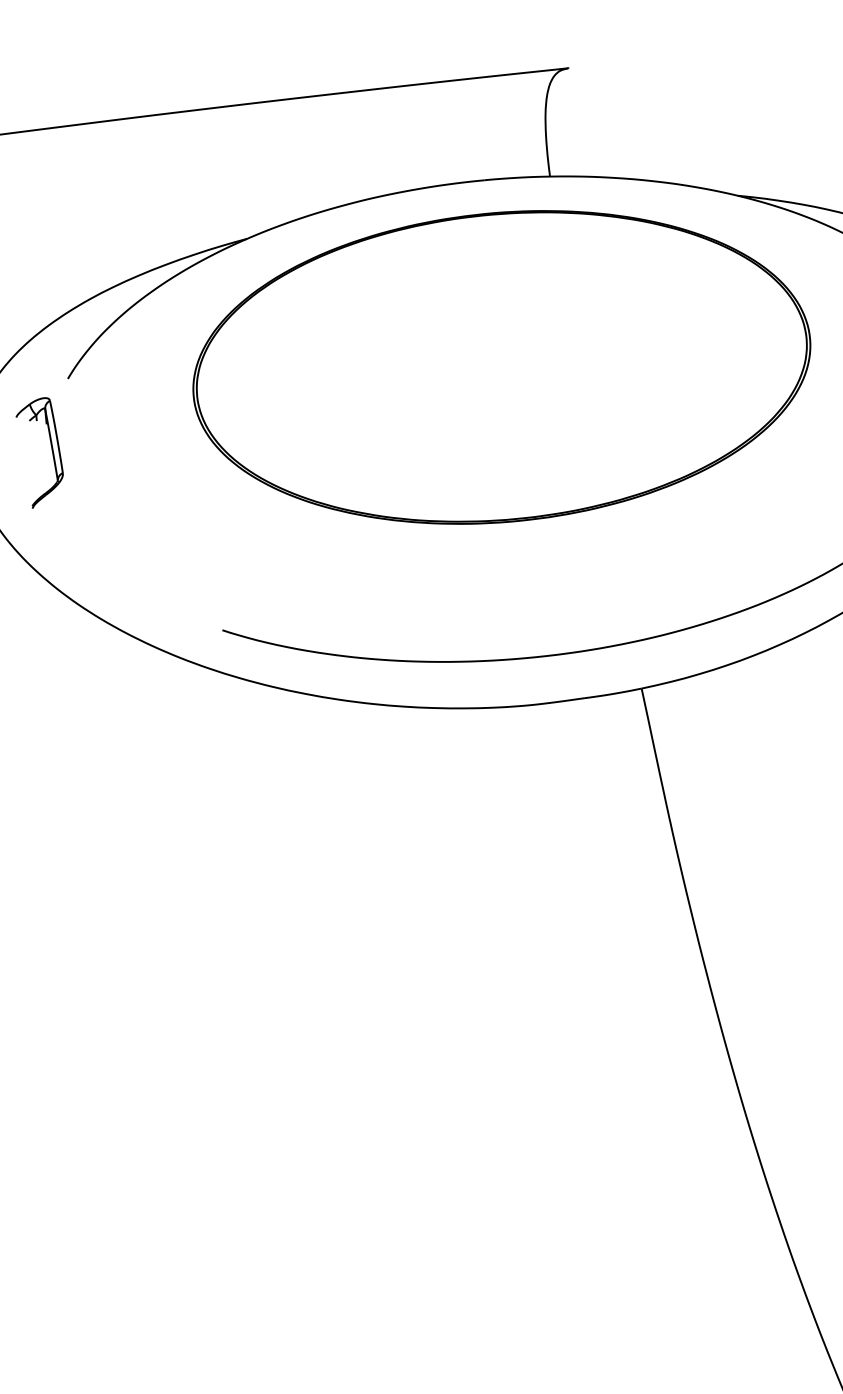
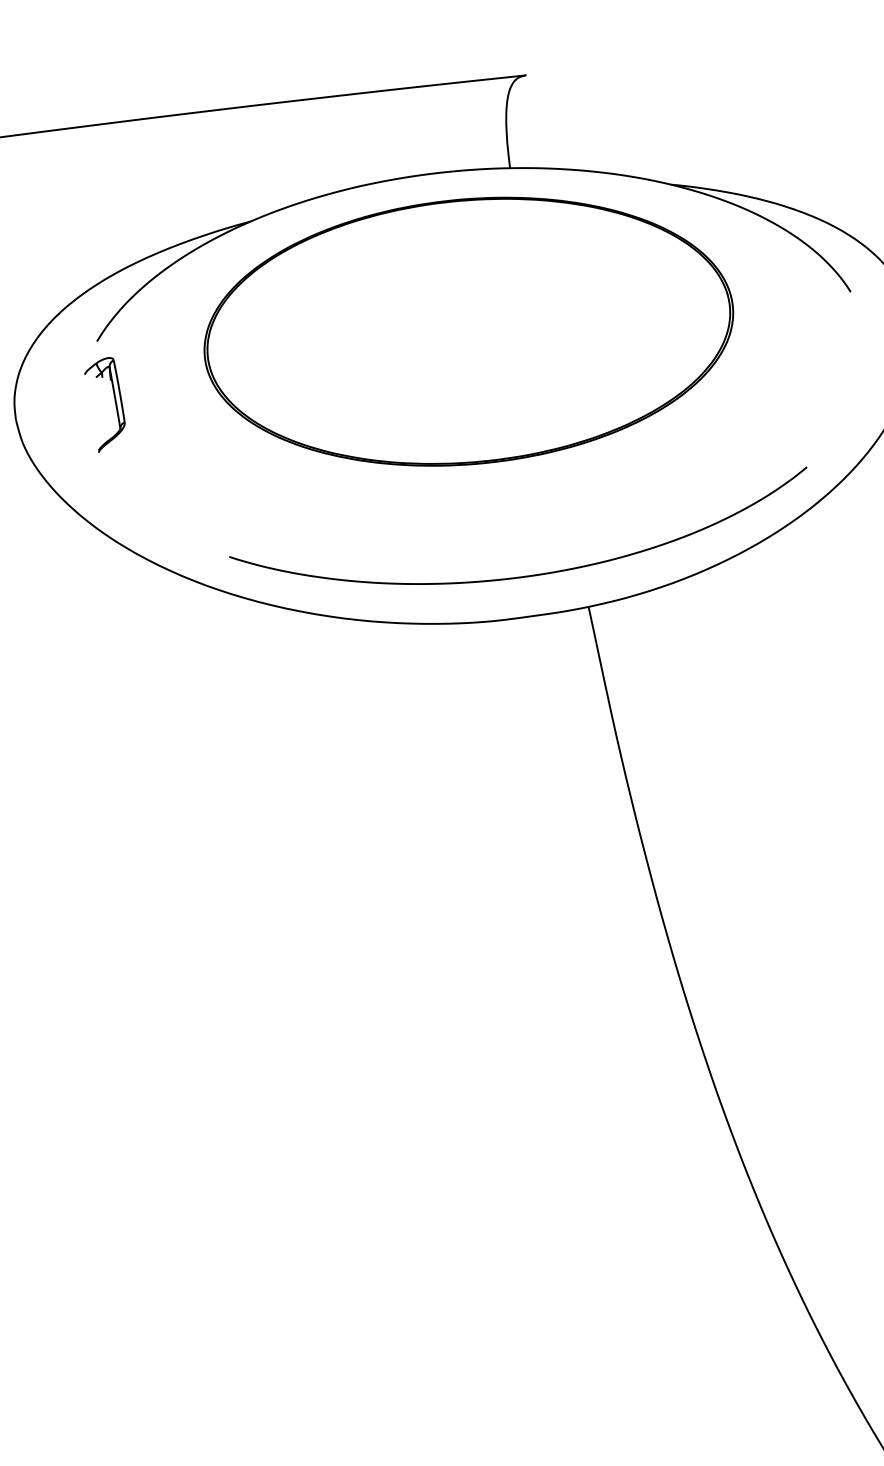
part: (50, 448) -> (114, 401), moved

